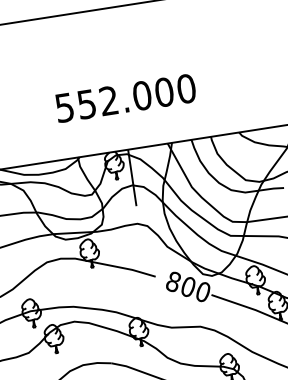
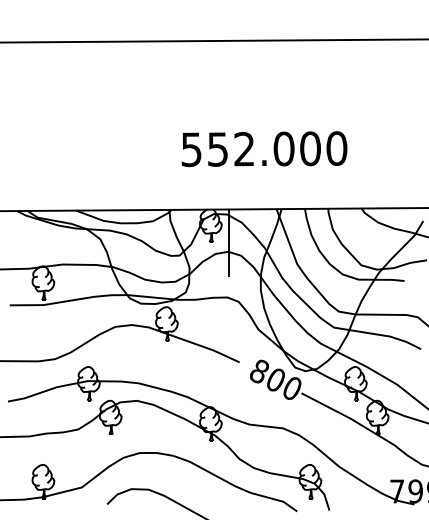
text: (125, 98) -> (264, 149), moved

